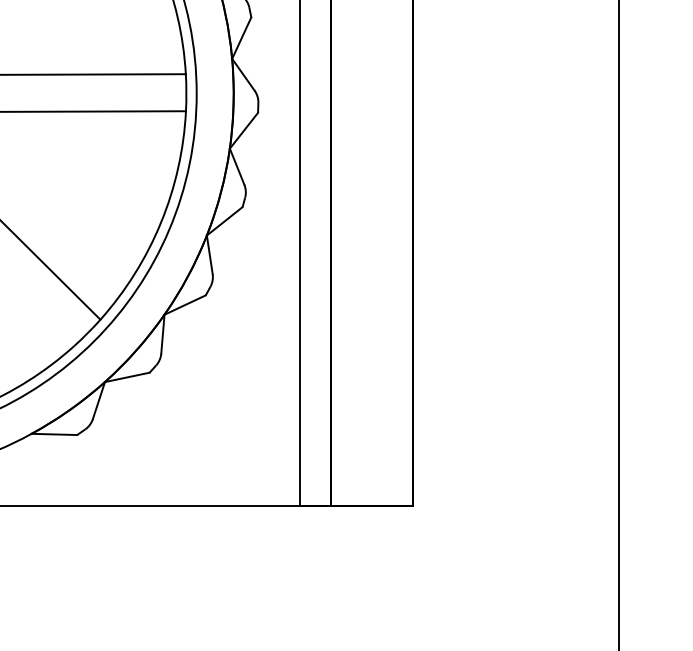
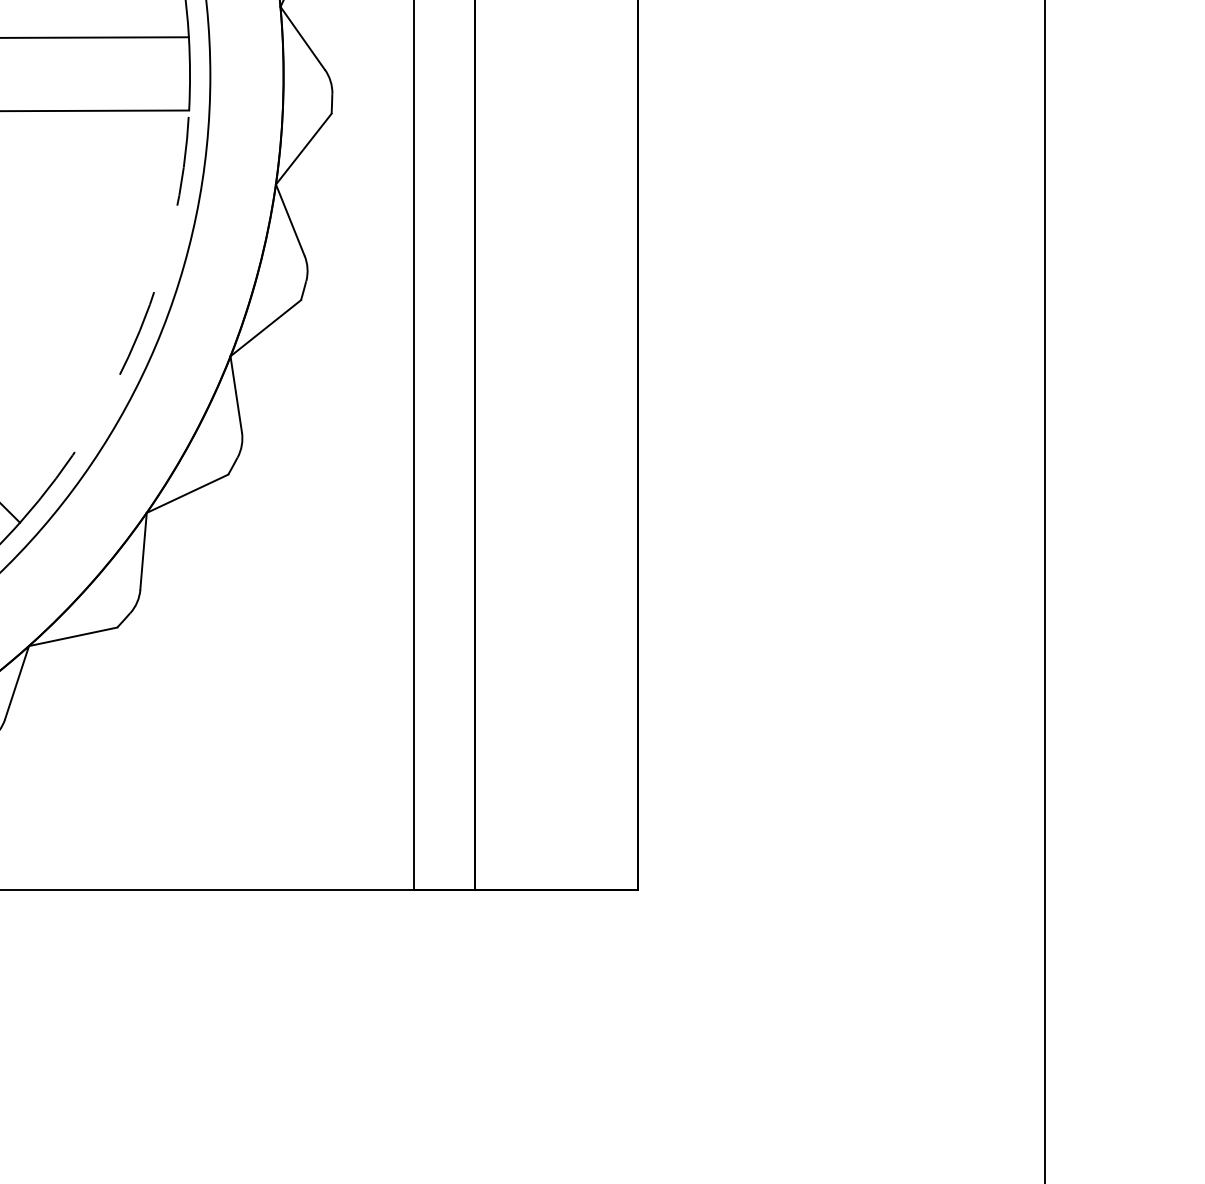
arc: (161, 222) -> (140, 330), solid -> dashed

